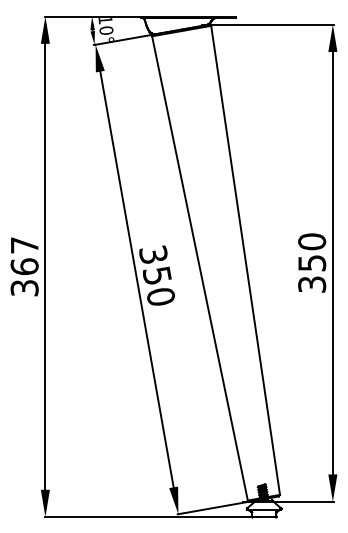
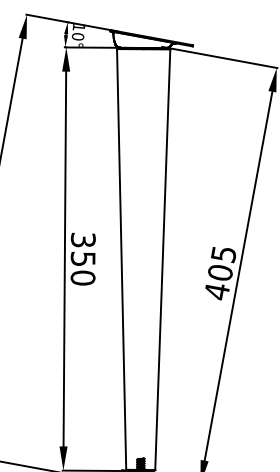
text: (312, 263) -> (220, 273), 350 -> 405

